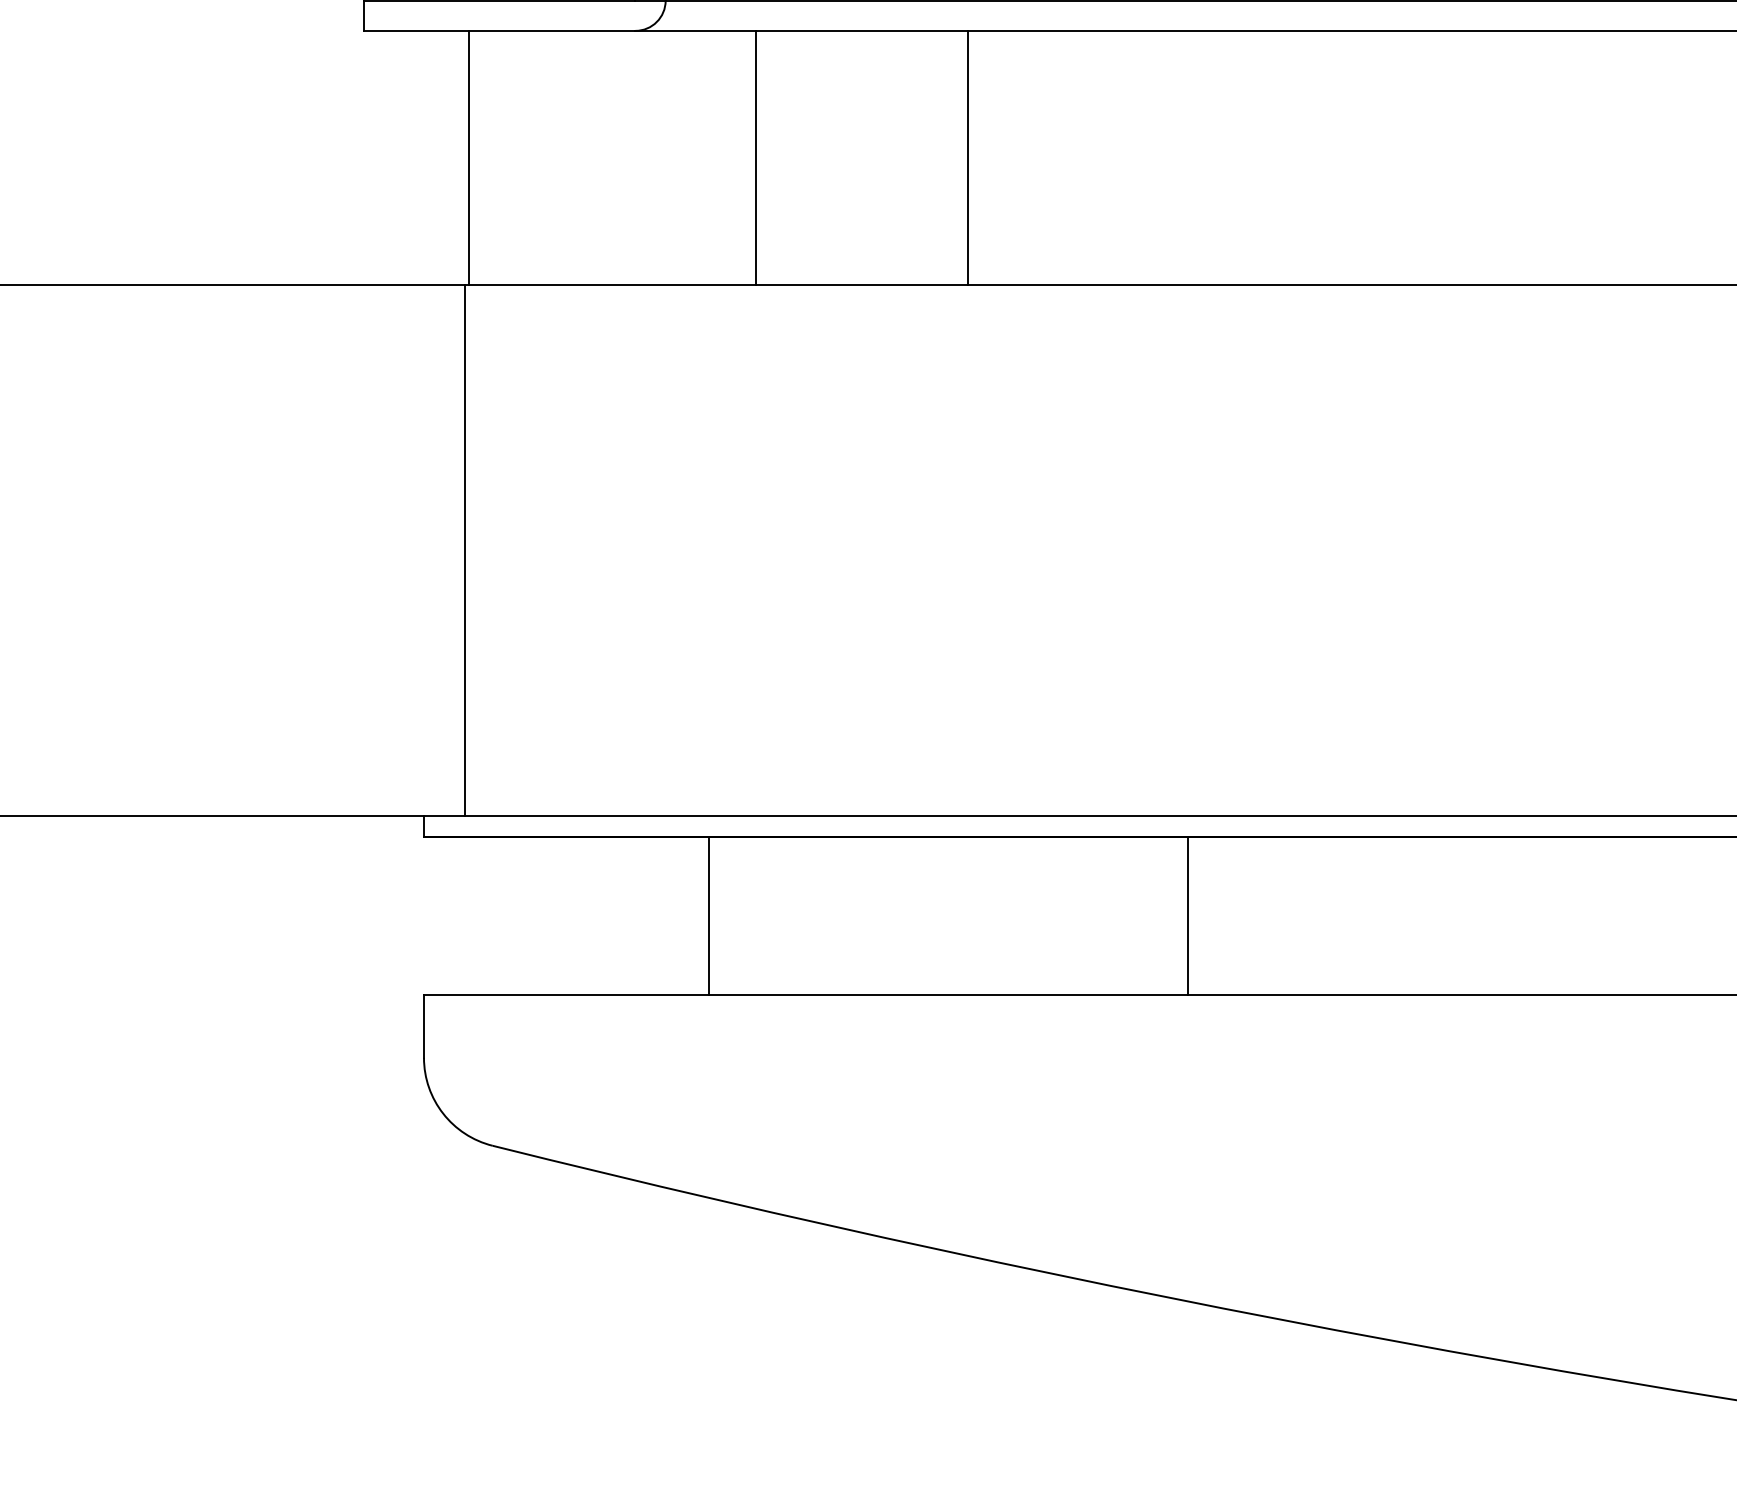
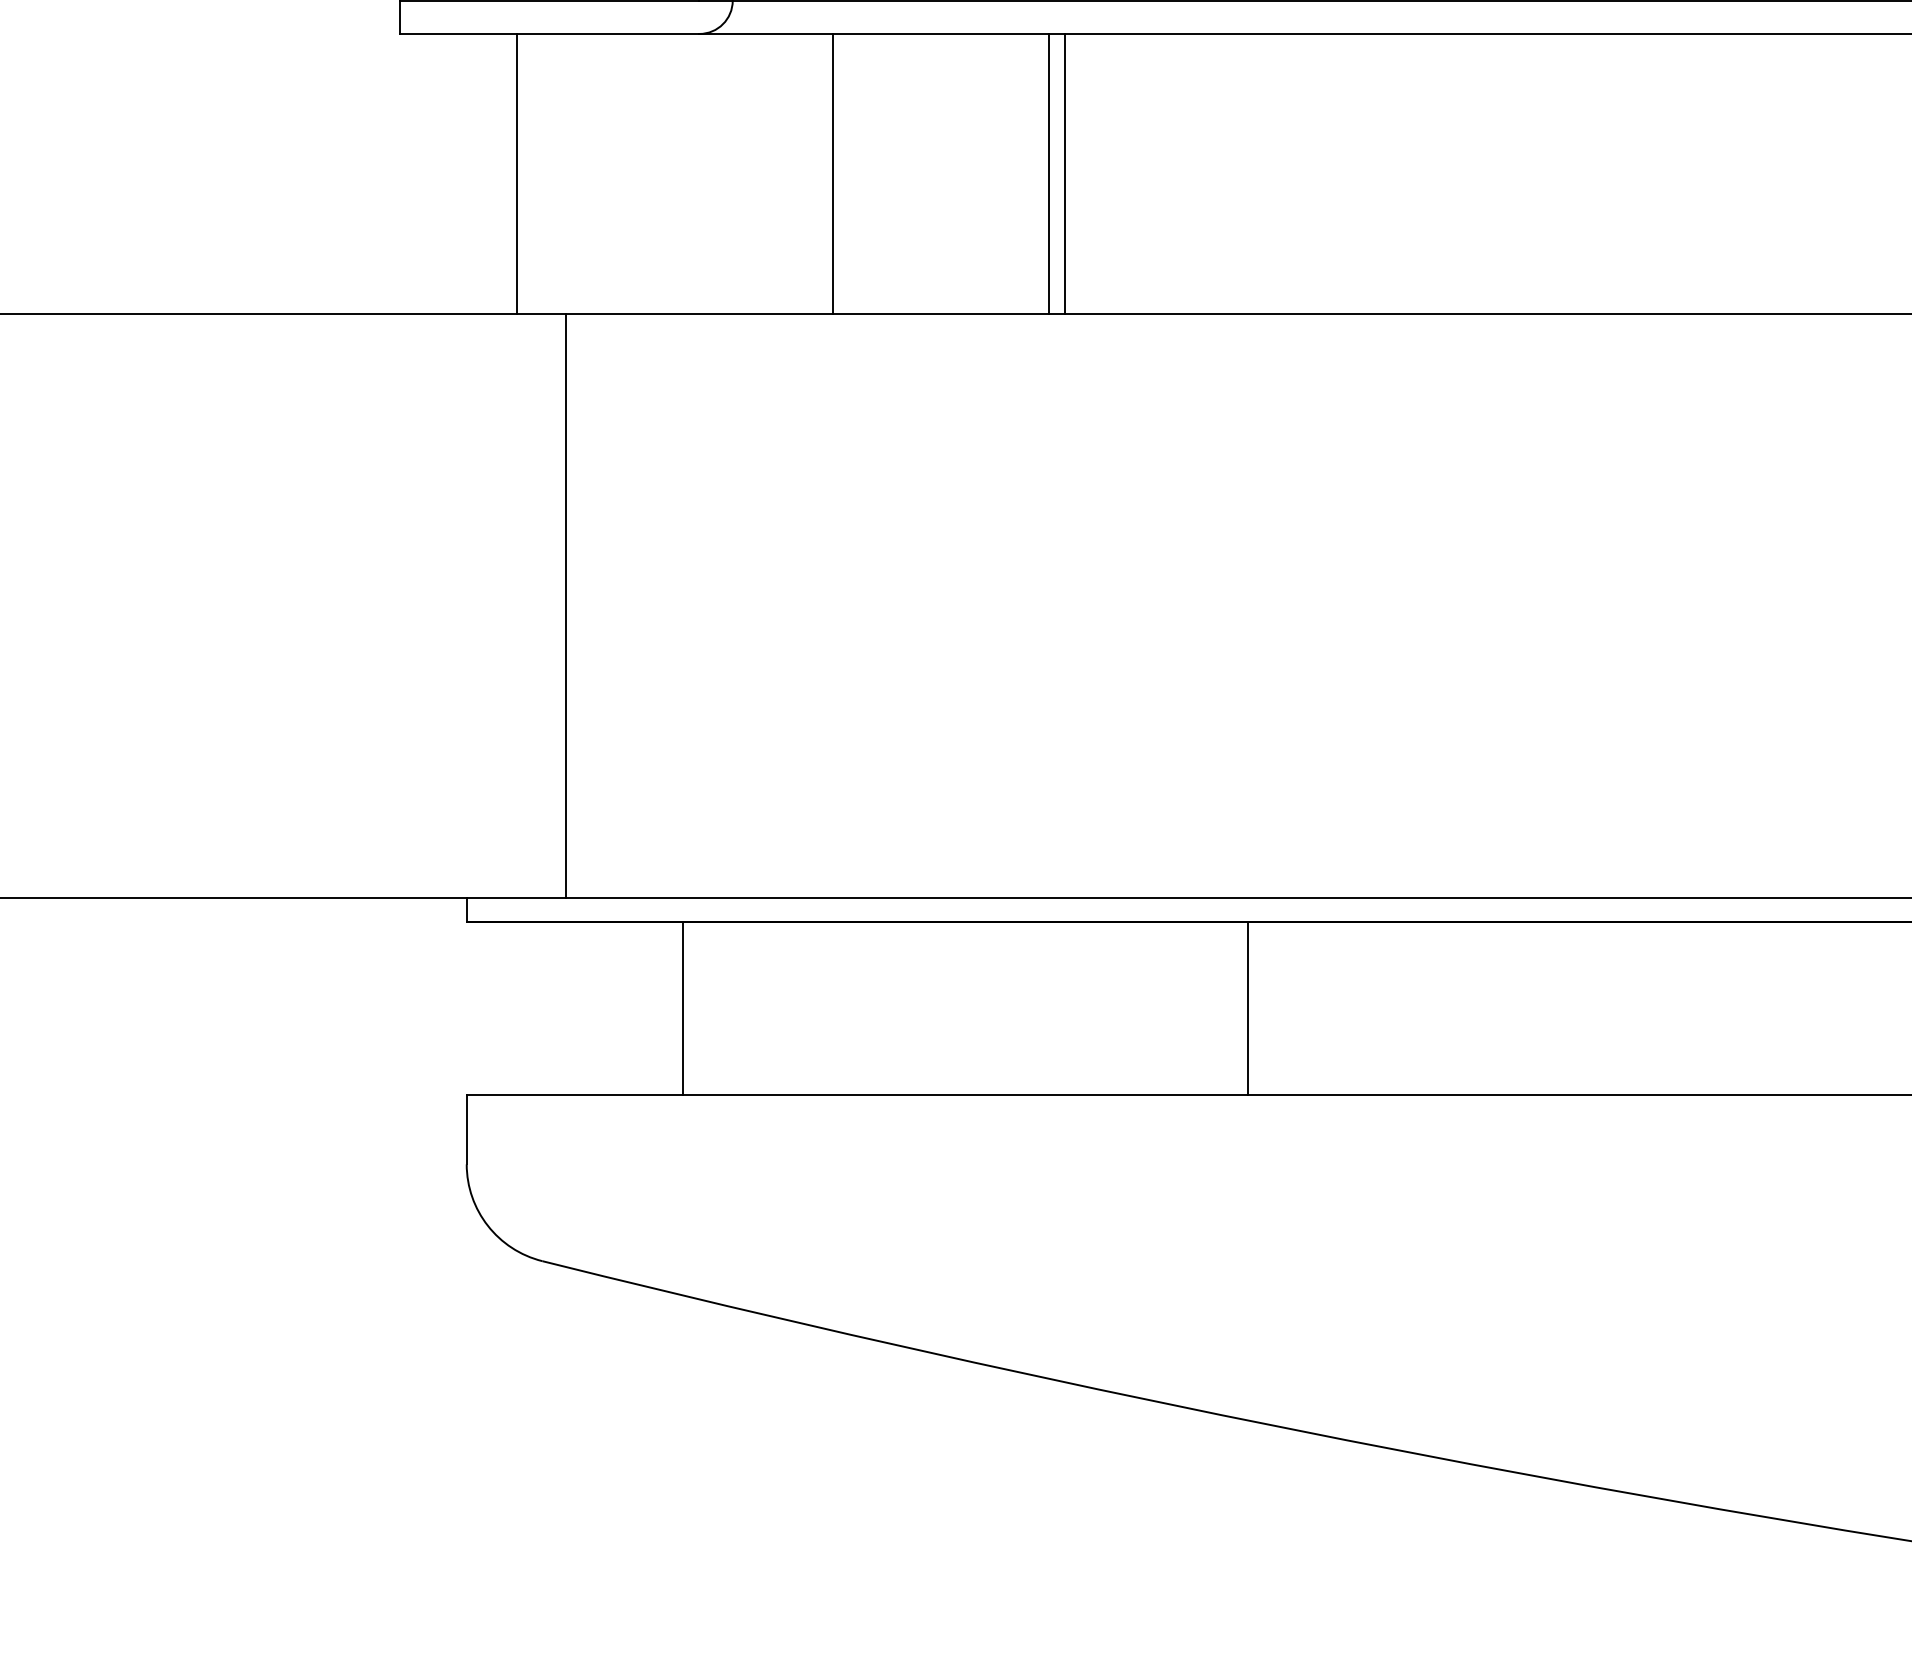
line: (952, 157) -> (1048, 173), added
line: (464, 551) -> (566, 606), moved
line: (709, 915) -> (682, 1007), moved
line: (1187, 915) -> (1248, 1007), moved

